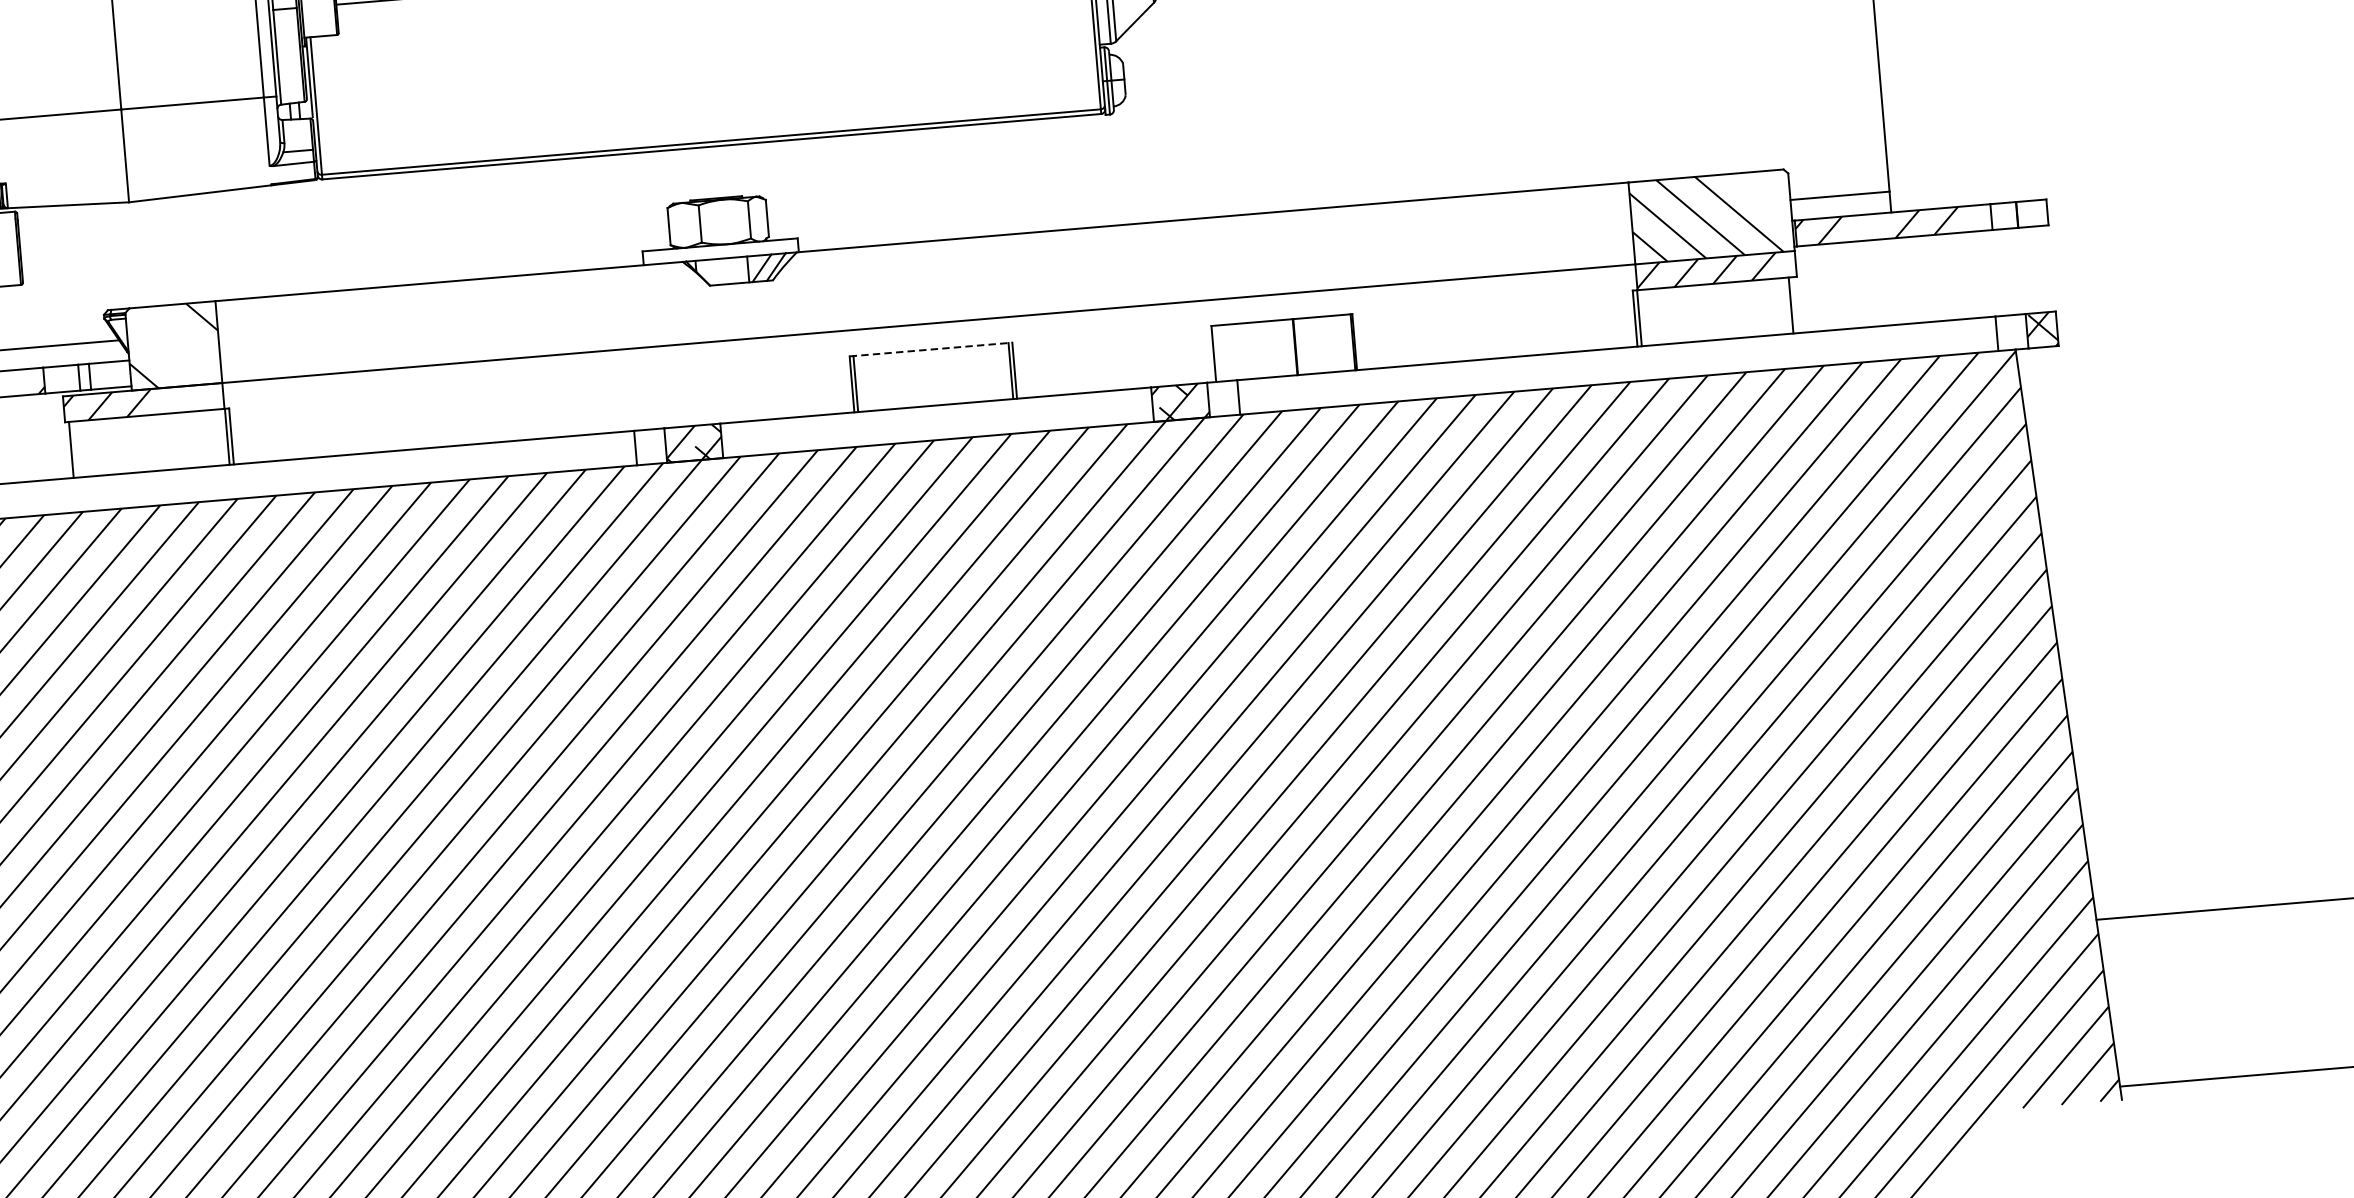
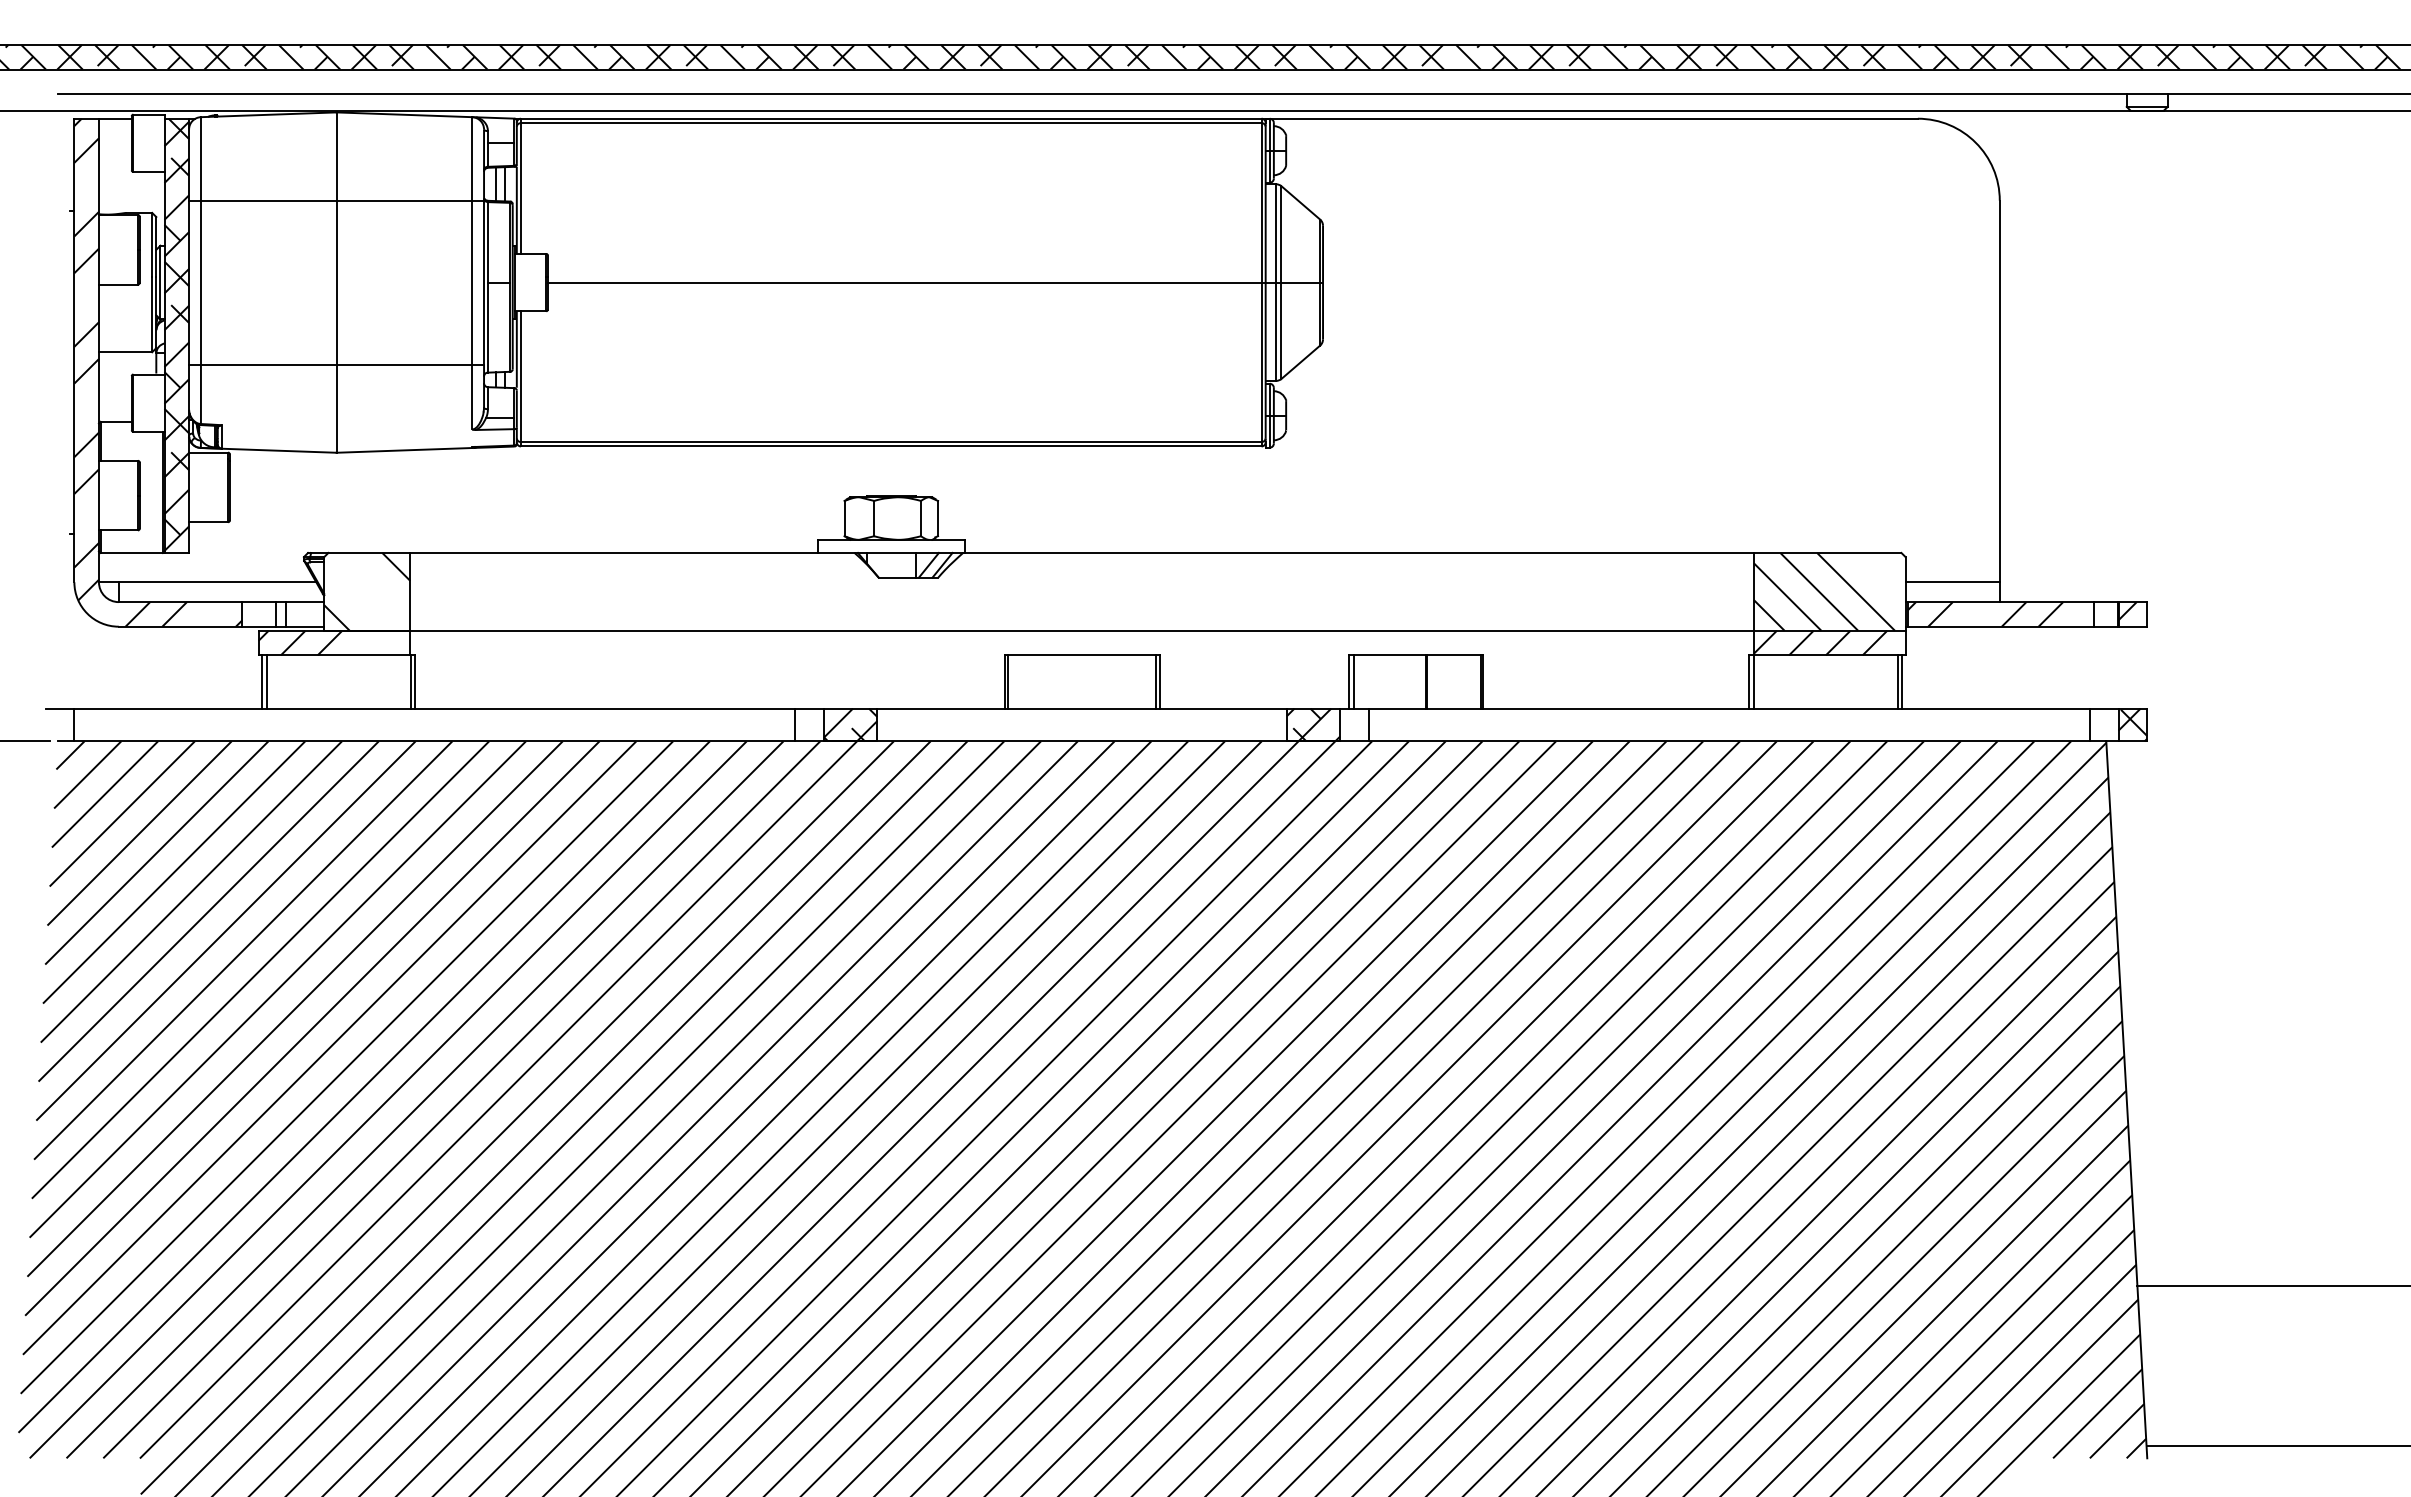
hatch: (2026, 211) -> (2127, 611), added
line: (1794, 304) -> (1901, 681), added
line: (931, 349) -> (1082, 655), dashed -> solid
line: (1219, 352) -> (1354, 681), added
line: (75, 449) -> (266, 681), added

